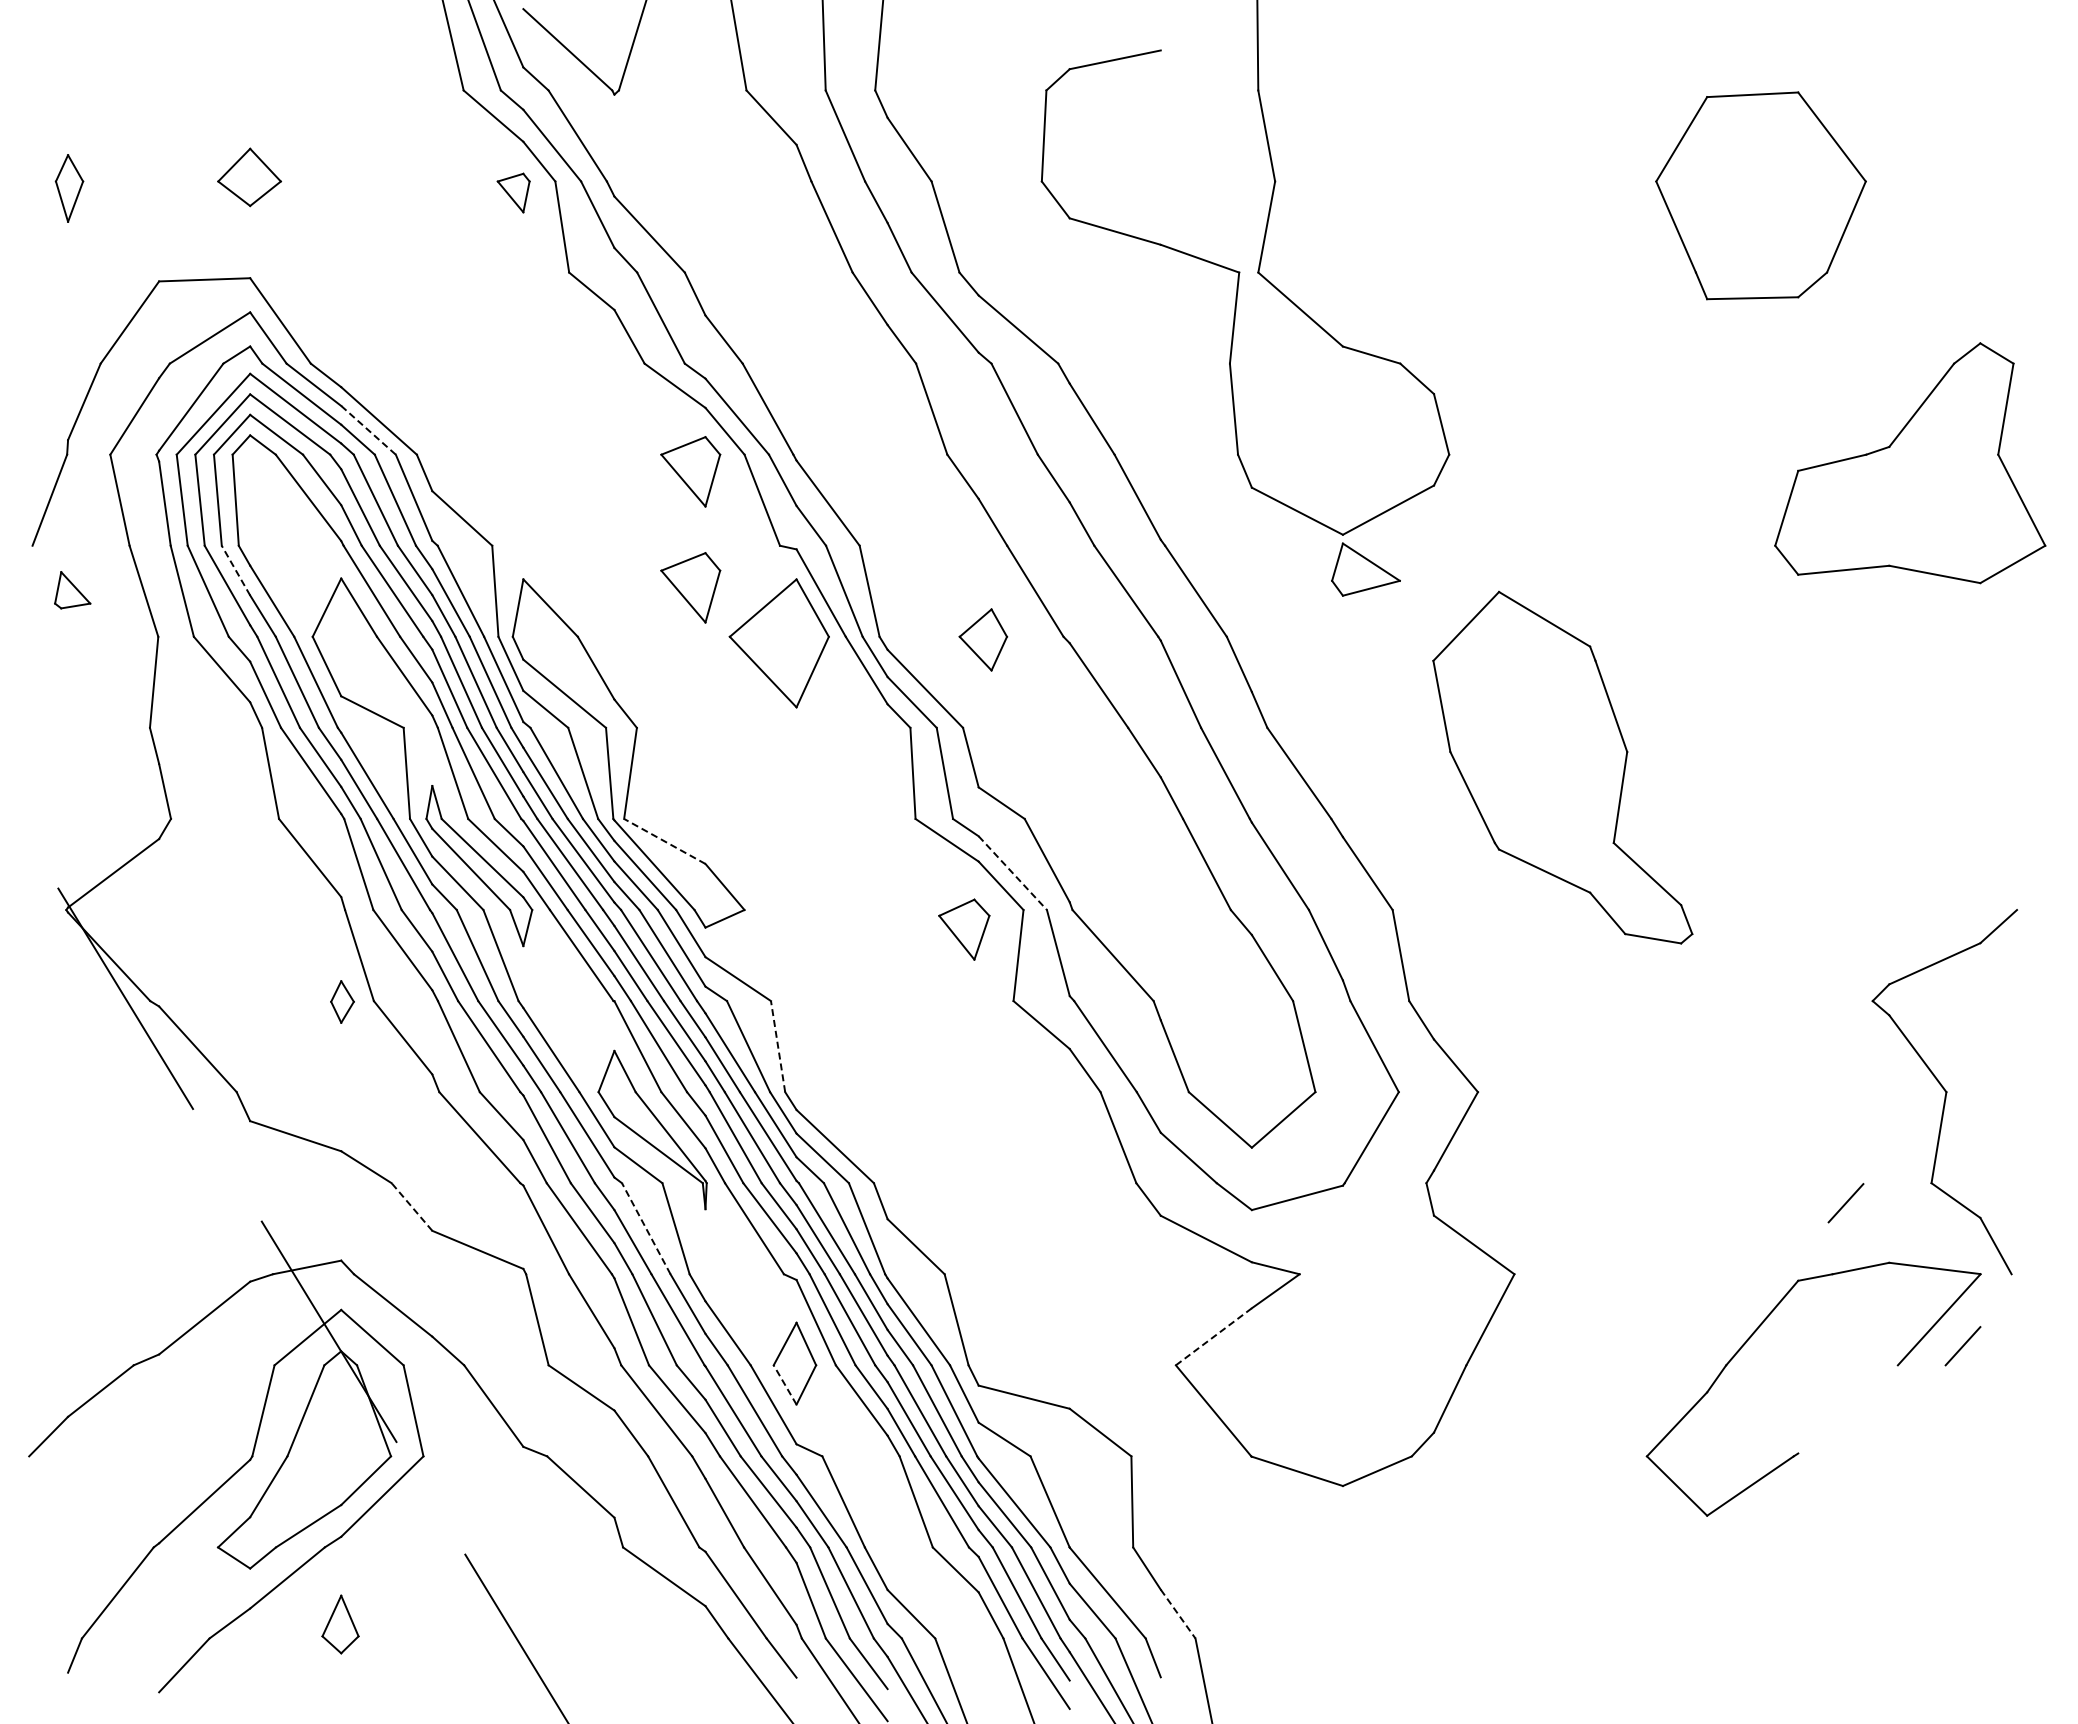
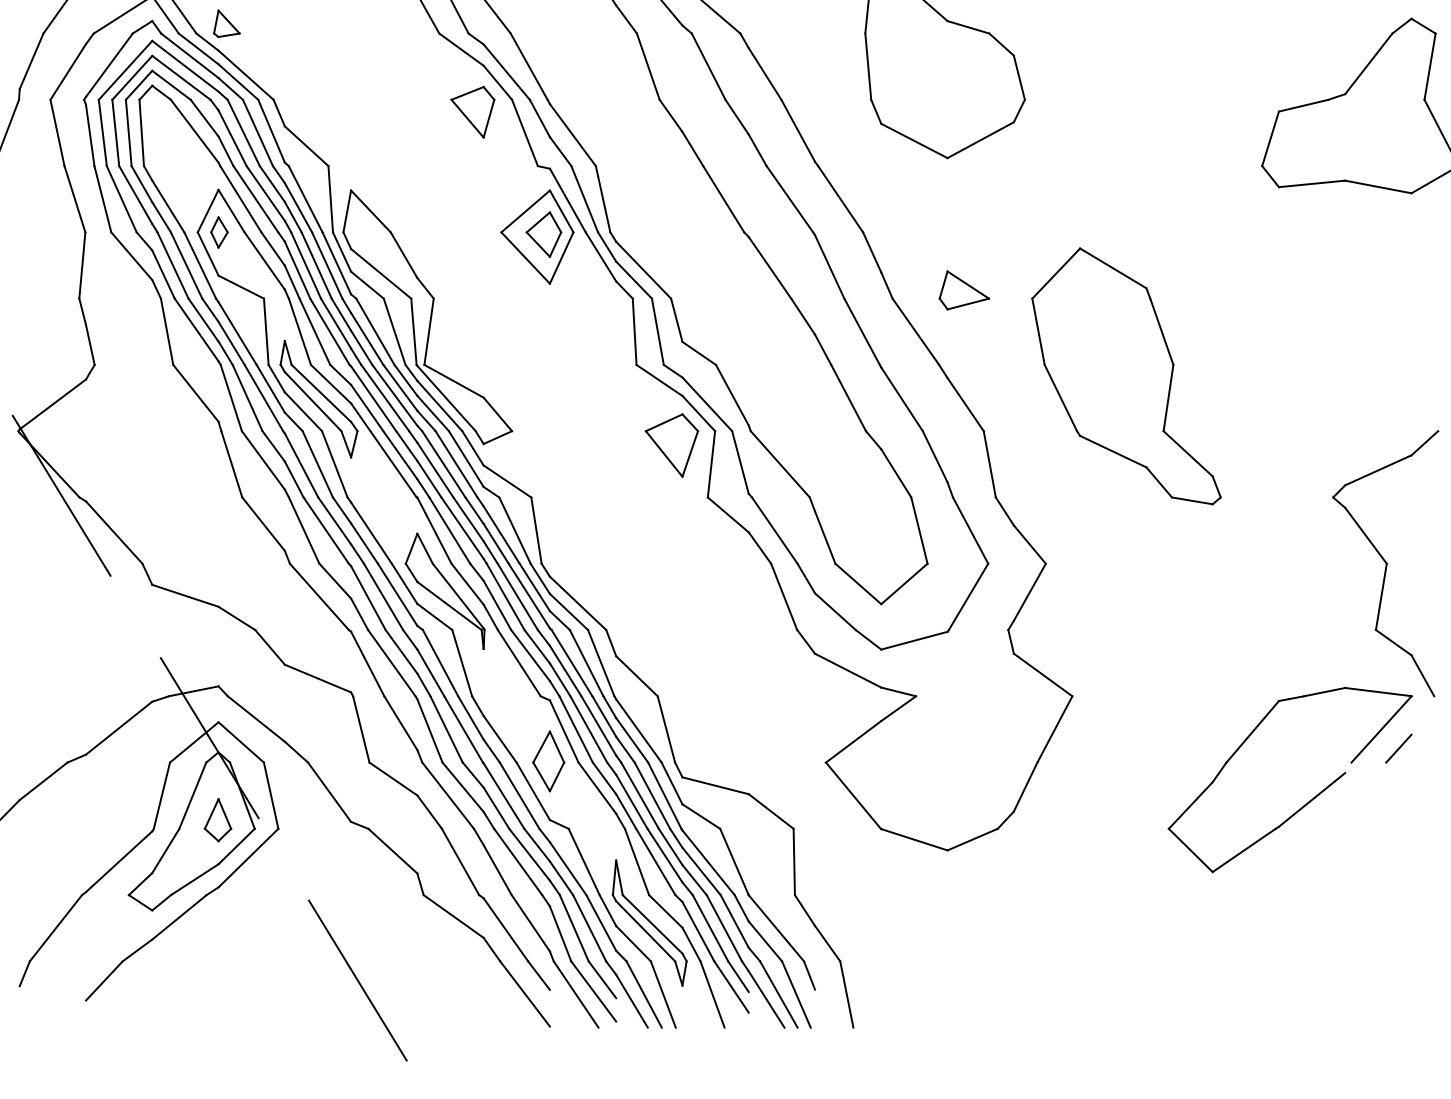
line: (368, 430) -> (238, 82), dashed -> solid
part: (1365, 569) -> (964, 290), moved
line: (235, 570) -> (141, 184), dashed -> solid
part: (690, 587) -> (472, 196), removed
part: (72, 590) -> (226, 23), moved
part: (983, 639) -> (544, 234), moved
part: (1562, 767) -> (1126, 376), moved
line: (664, 841) -> (453, 381), dashed -> solid
line: (1013, 873) -> (707, 404), dashed -> solid
part: (964, 929) -> (672, 445), size x1.43
part: (342, 1001) -> (219, 232), moved
line: (778, 1046) -> (536, 530), dashed -> solid
line: (1845, 1203) -> (1313, 644), removed
line: (411, 1206) -> (269, 646), dashed -> solid
line: (646, 1228) -> (440, 662), dashed -> solid
line: (1213, 1336) -> (853, 741), dashed -> solid
line: (785, 1384) -> (541, 776), dashed -> solid
line: (1843, 1416) -> (1311, 799), added
part: (933, 1585) -> (649, 922), added
line: (1178, 1614) -> (827, 943), dashed -> solid
part: (340, 1624) -> (218, 820), moved

